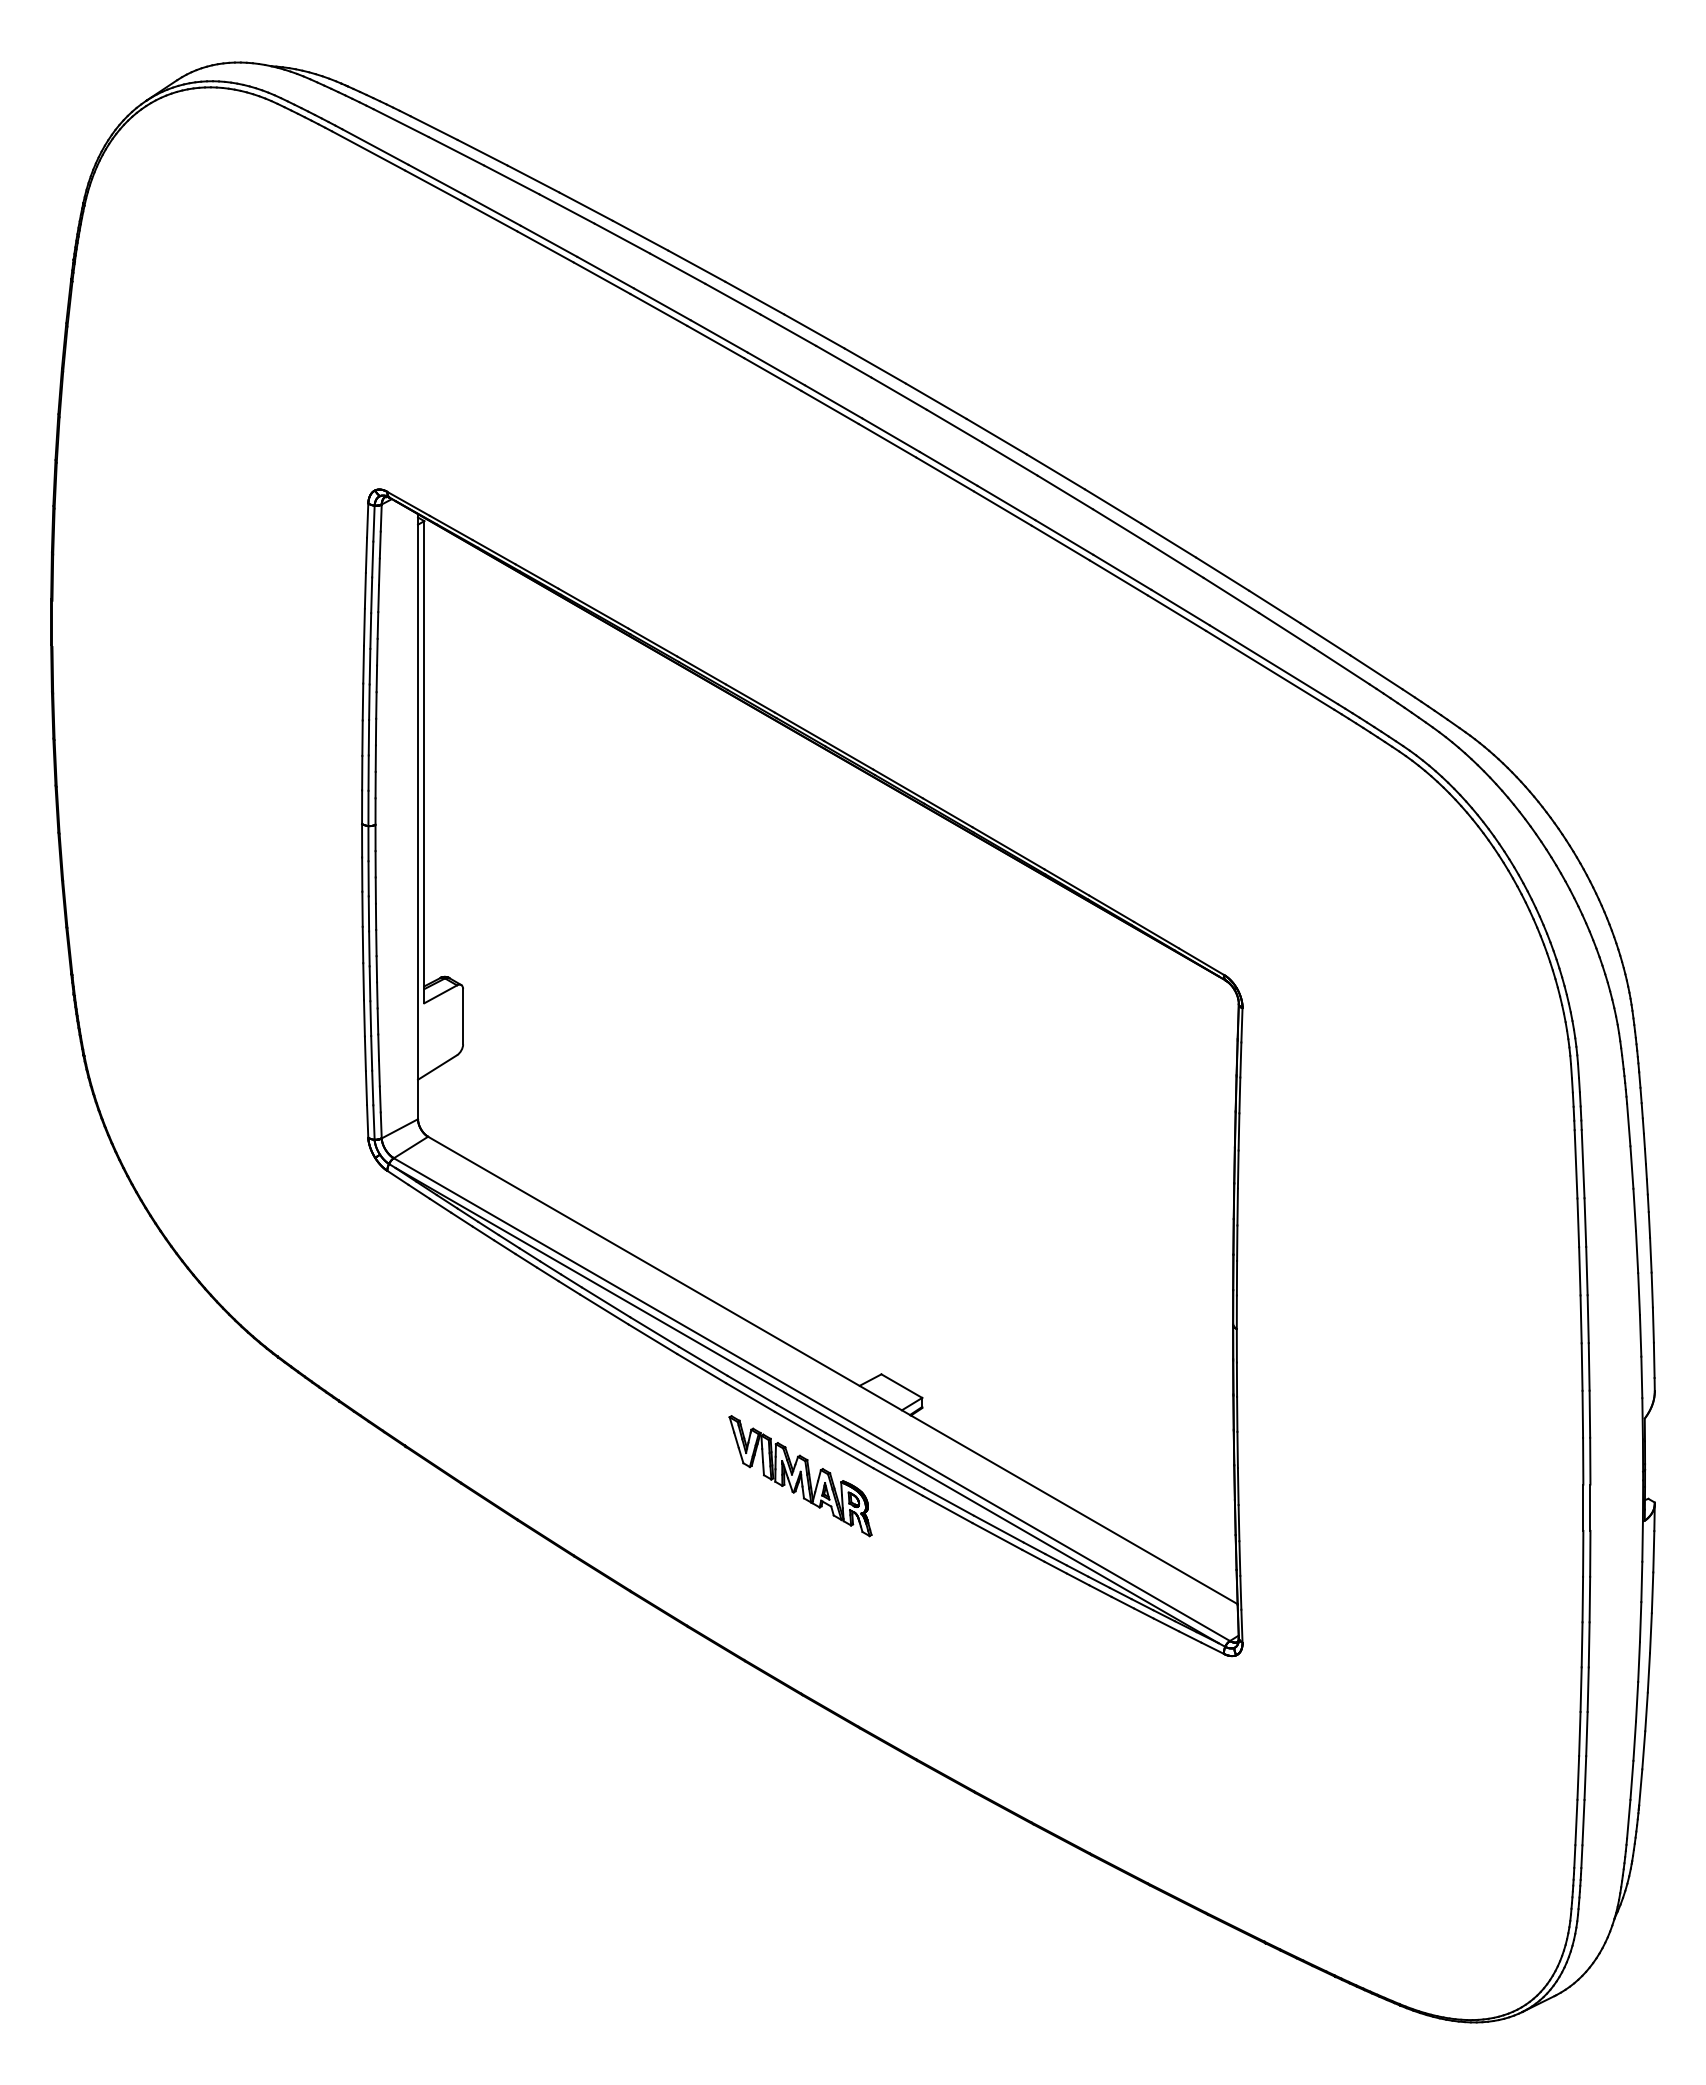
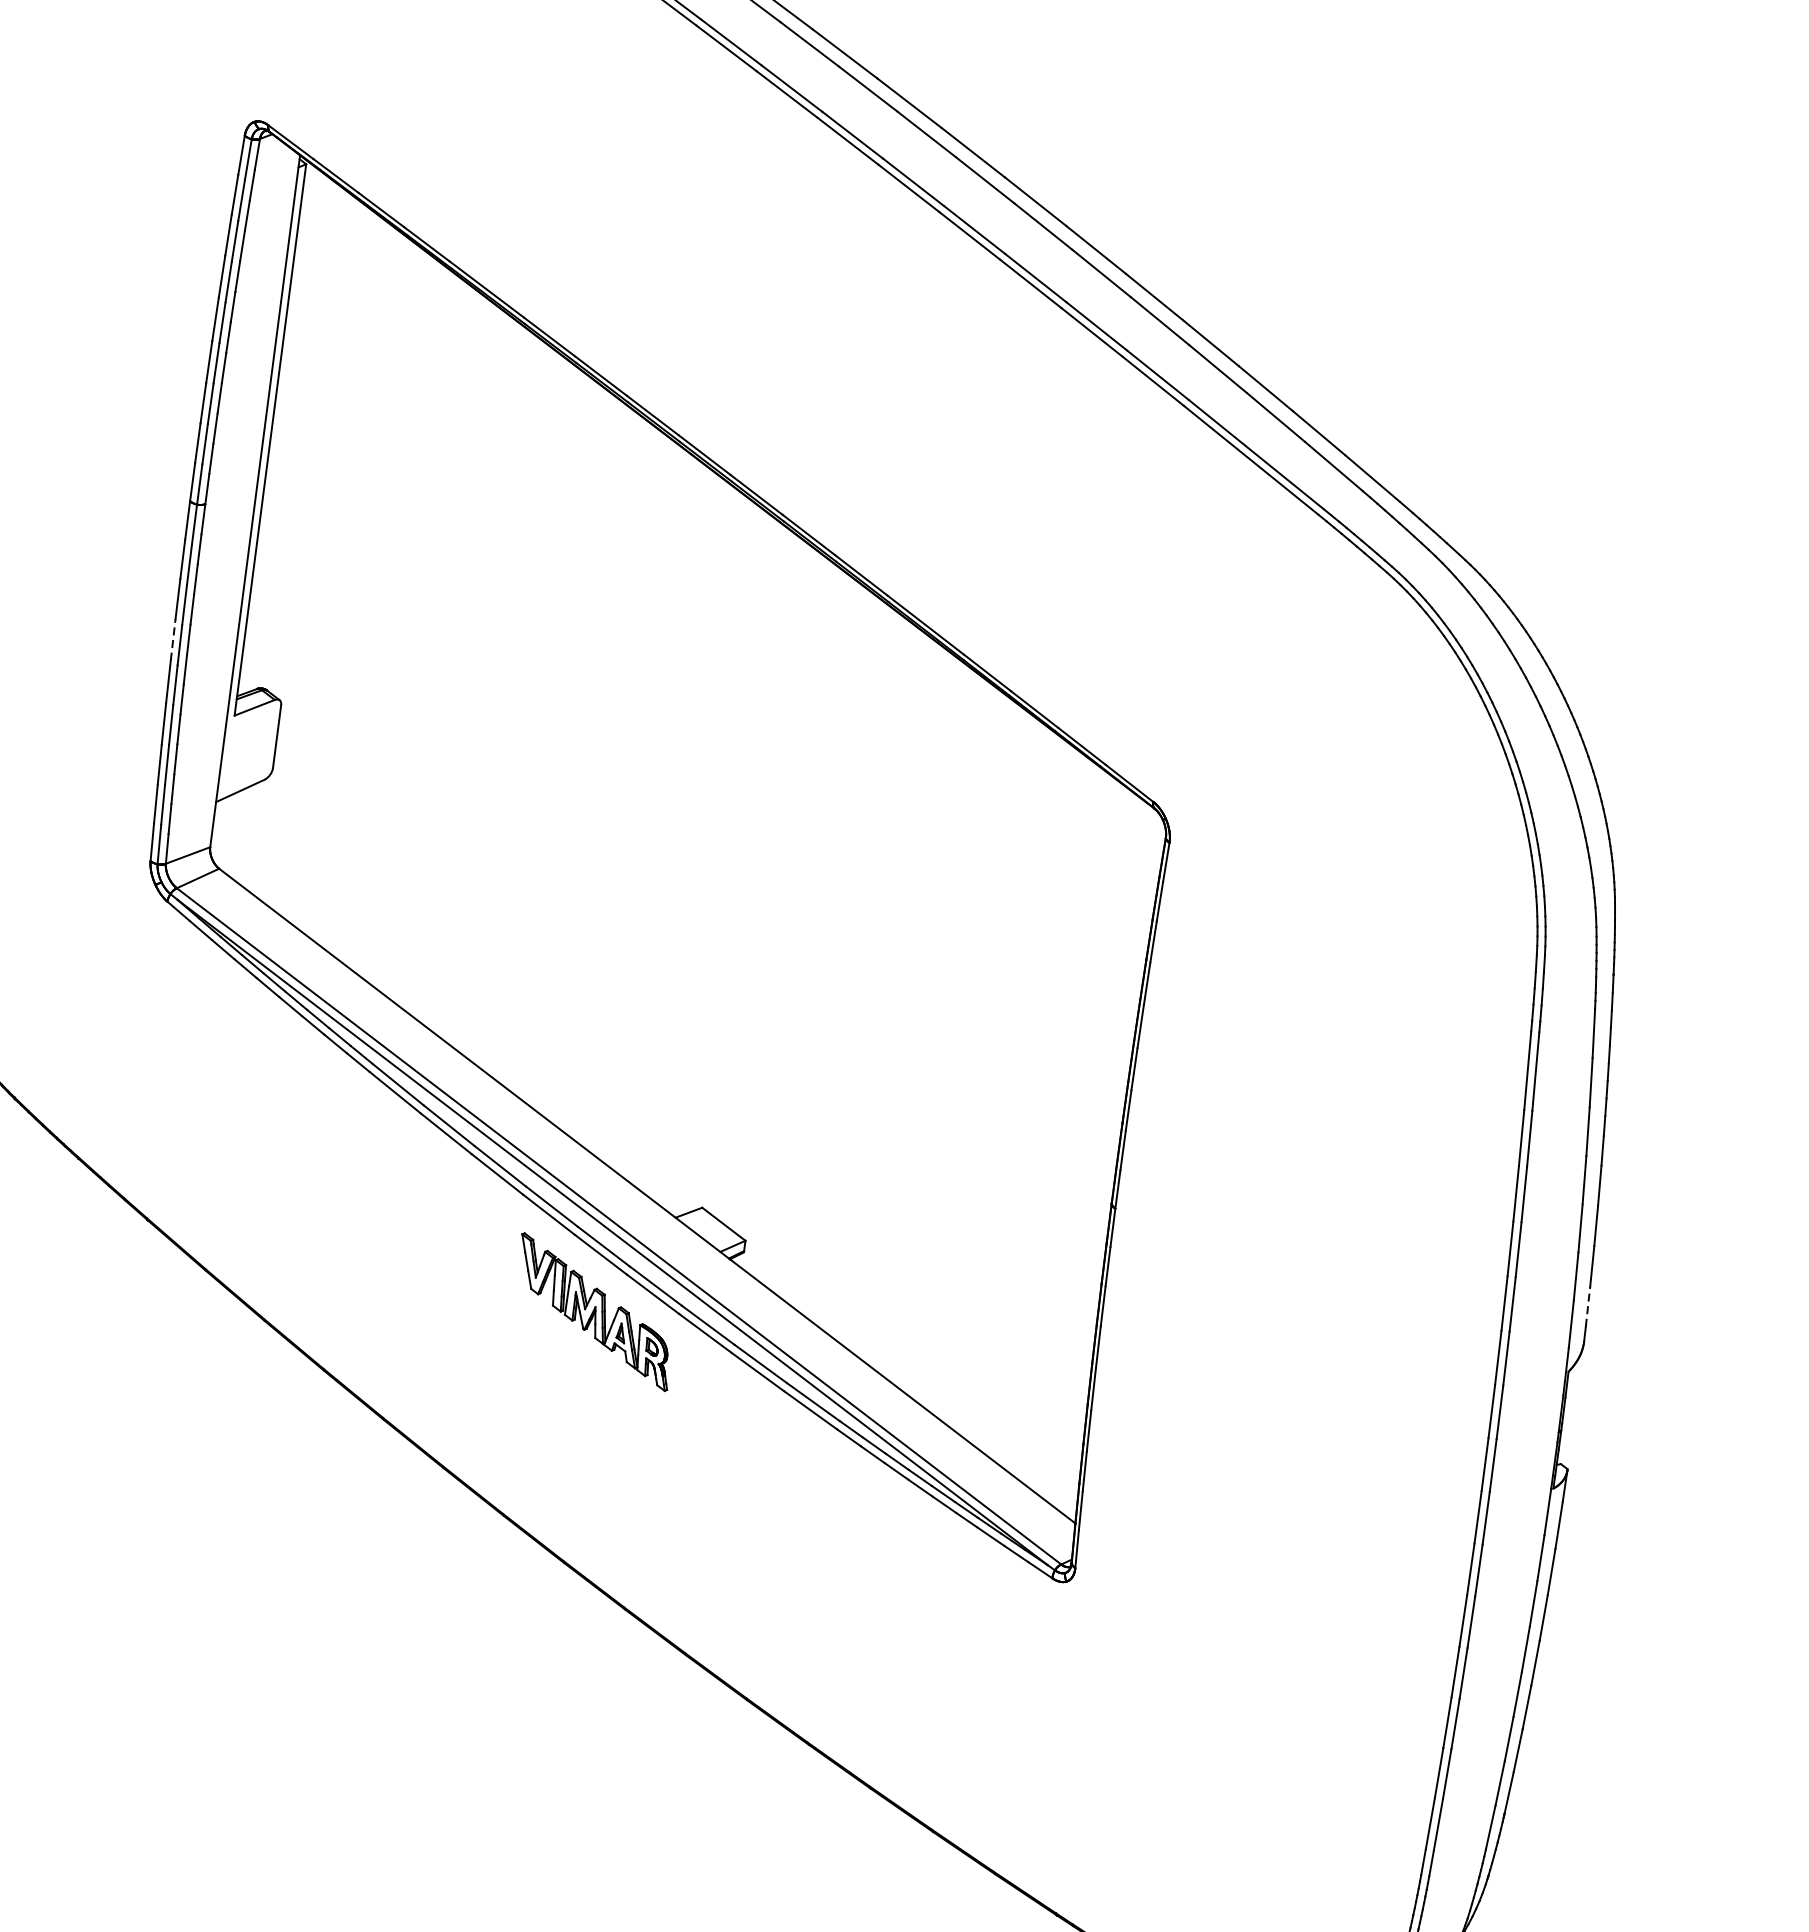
line: (362, 944) -> (172, 639), solid -> dashed
line: (1654, 1360) -> (1588, 1306), solid -> dashed

